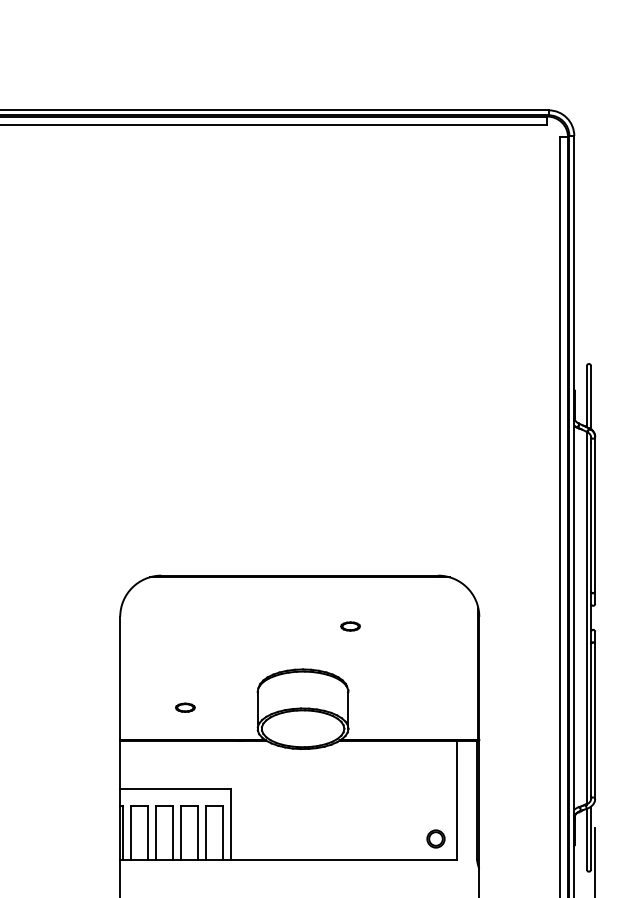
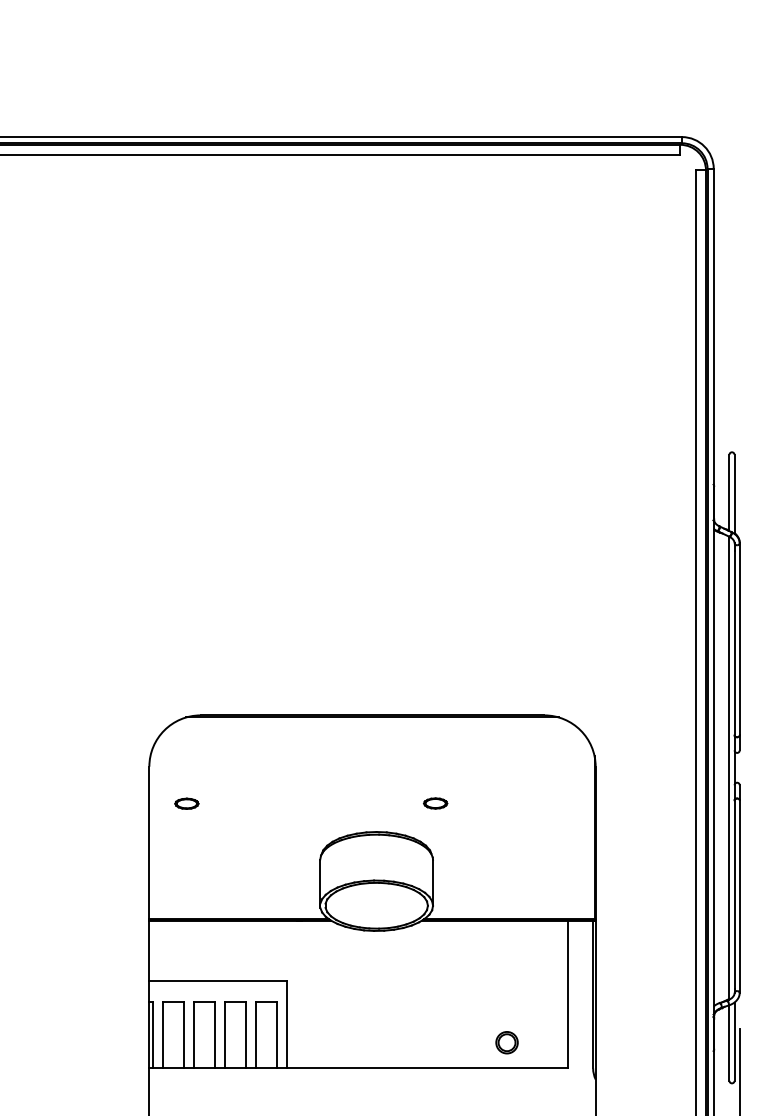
part: (350, 626) -> (435, 803), moved
part: (185, 707) -> (187, 803), moved
circle: (435, 838) -> (506, 1042), moved

